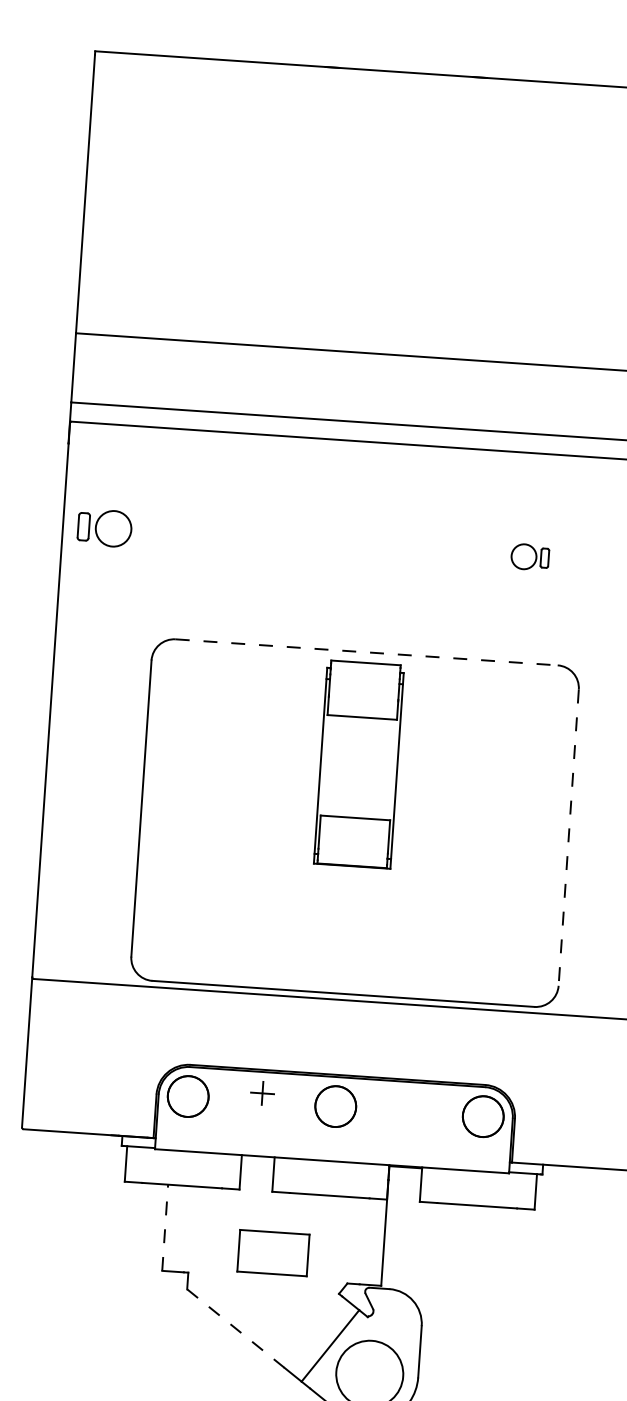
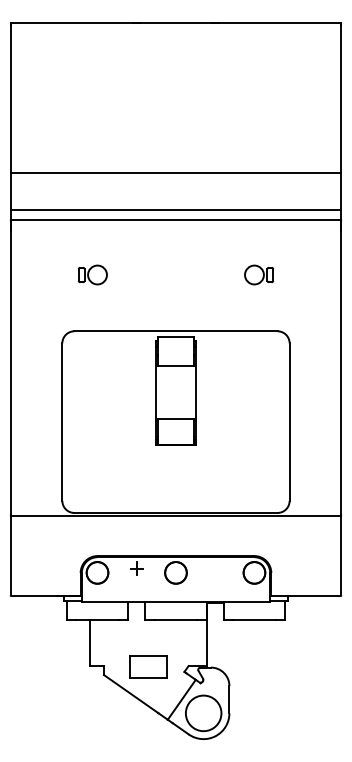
part: (104, 527) -> (92, 274), moved
part: (529, 556) -> (258, 274), size x1.43
line: (367, 652) -> (176, 331), dashed -> solid
line: (568, 838) -> (289, 422), dashed -> solid
line: (165, 1228) -> (90, 643), dashed -> solid
part: (273, 1252) -> (148, 666), moved
line: (236, 1329) -> (131, 694), dashed -> solid

